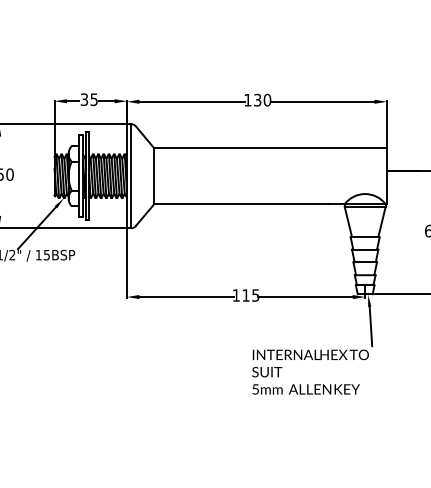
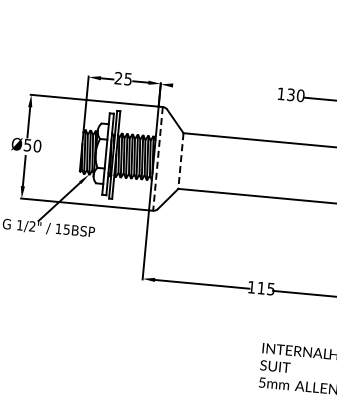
text: (84, 99) -> (118, 78), 35 -> 25
line: (191, 101) -> (224, 90), removed
line: (131, 176) -> (158, 159), solid -> dashed
line: (154, 176) -> (181, 161), solid -> dashed

